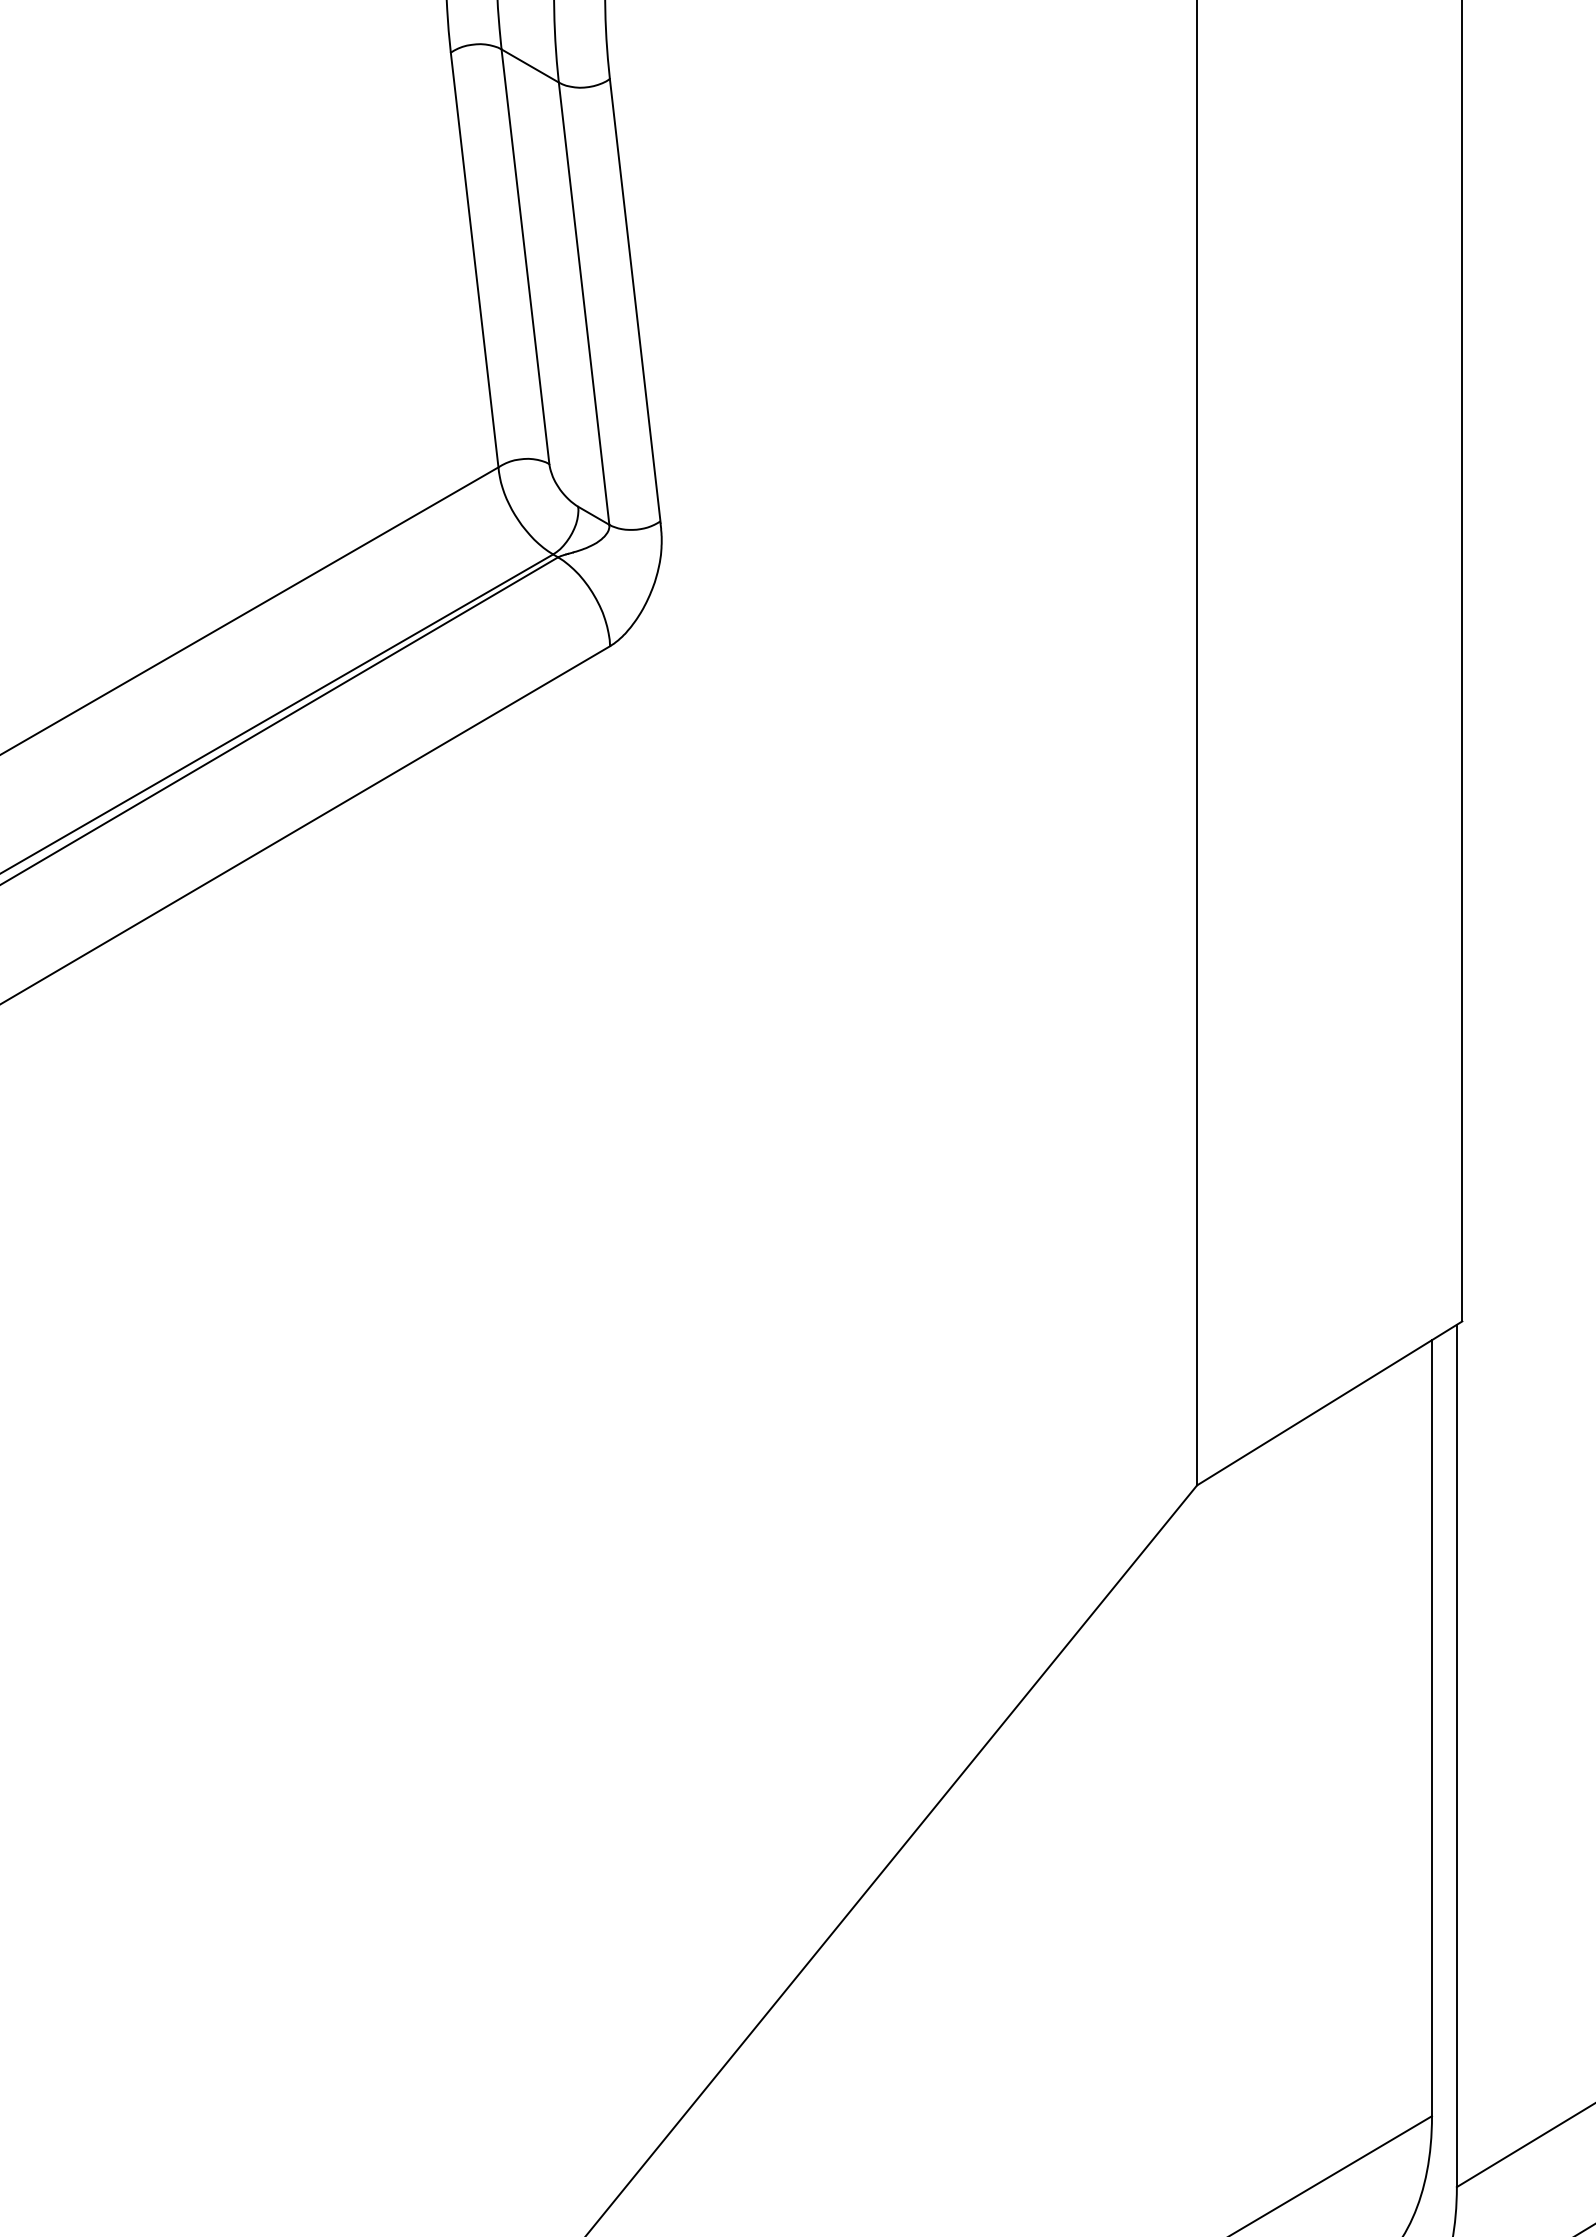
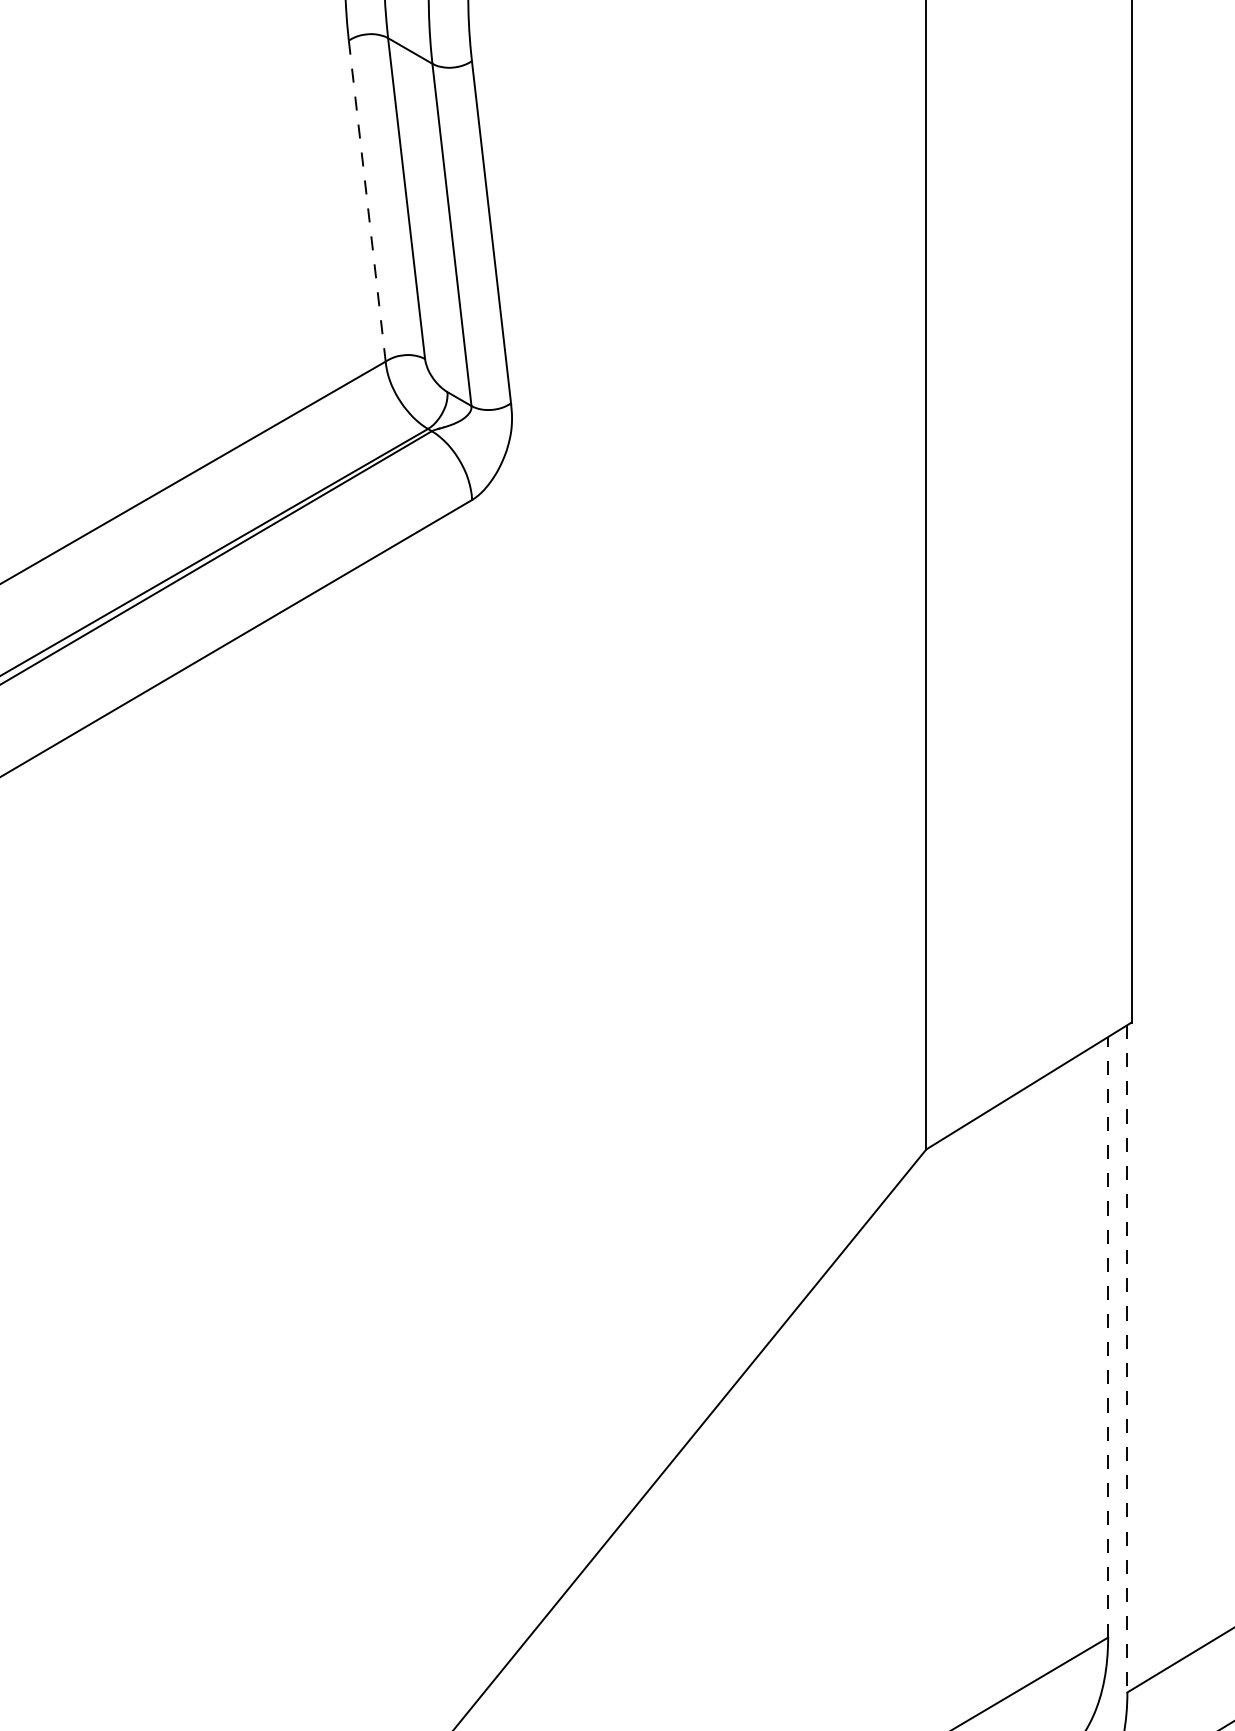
line: (474, 260) -> (367, 201), solid -> dashed
line: (1432, 1727) -> (1108, 1336), solid -> dashed
line: (1457, 1755) -> (1127, 1358), solid -> dashed

